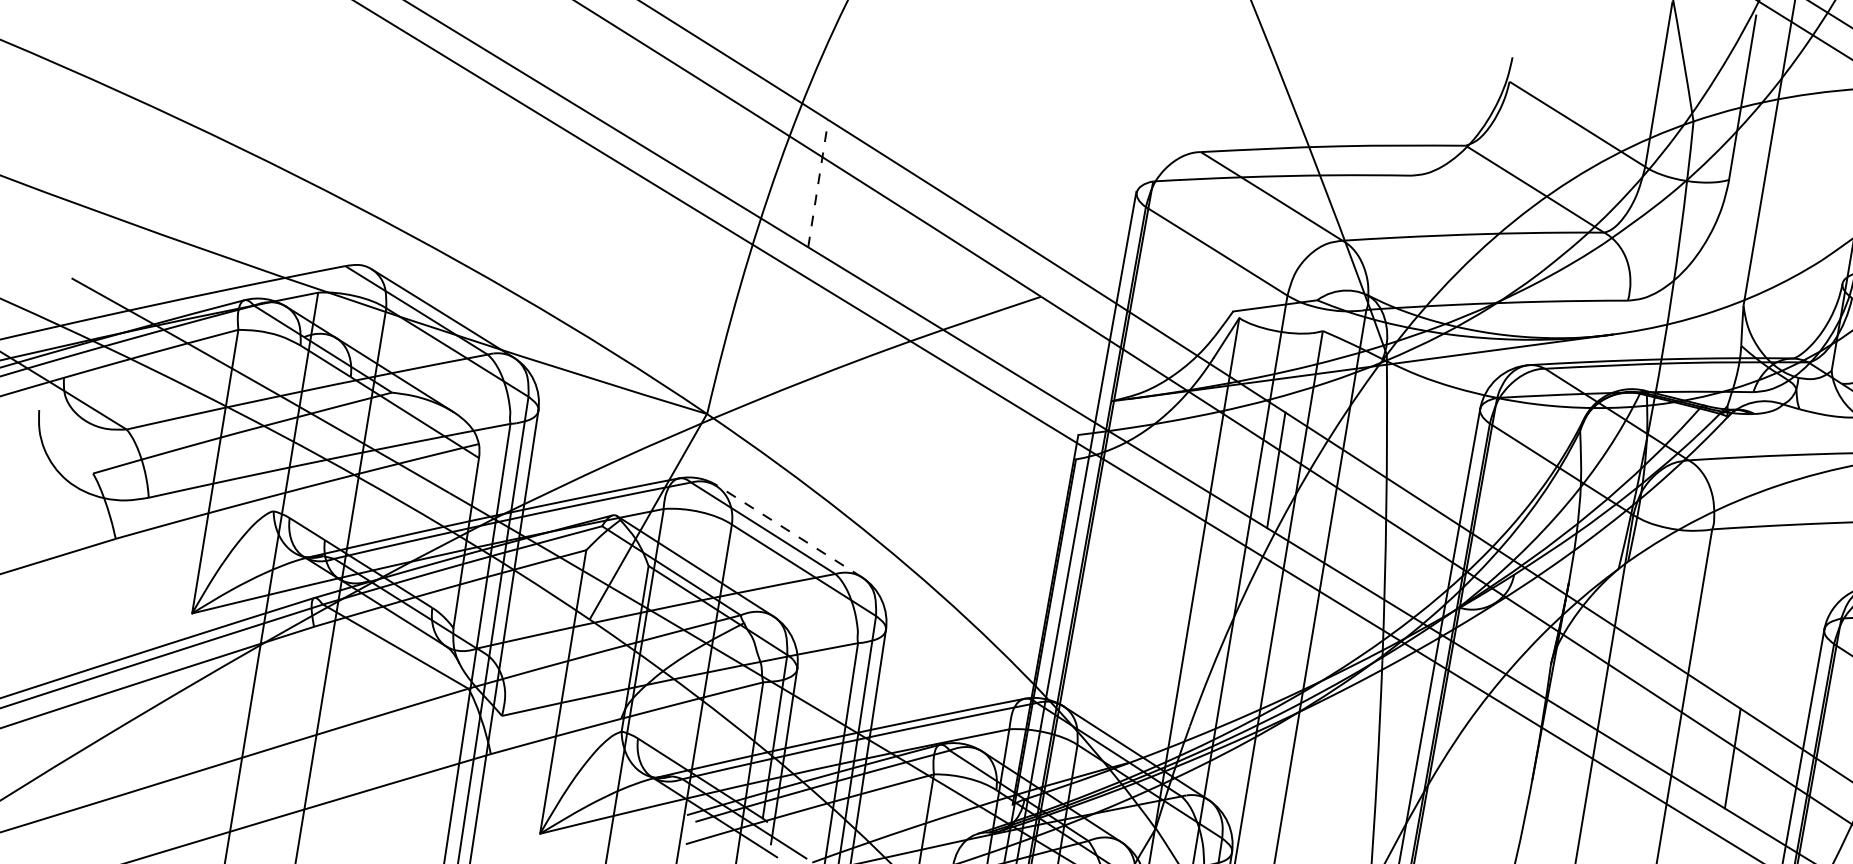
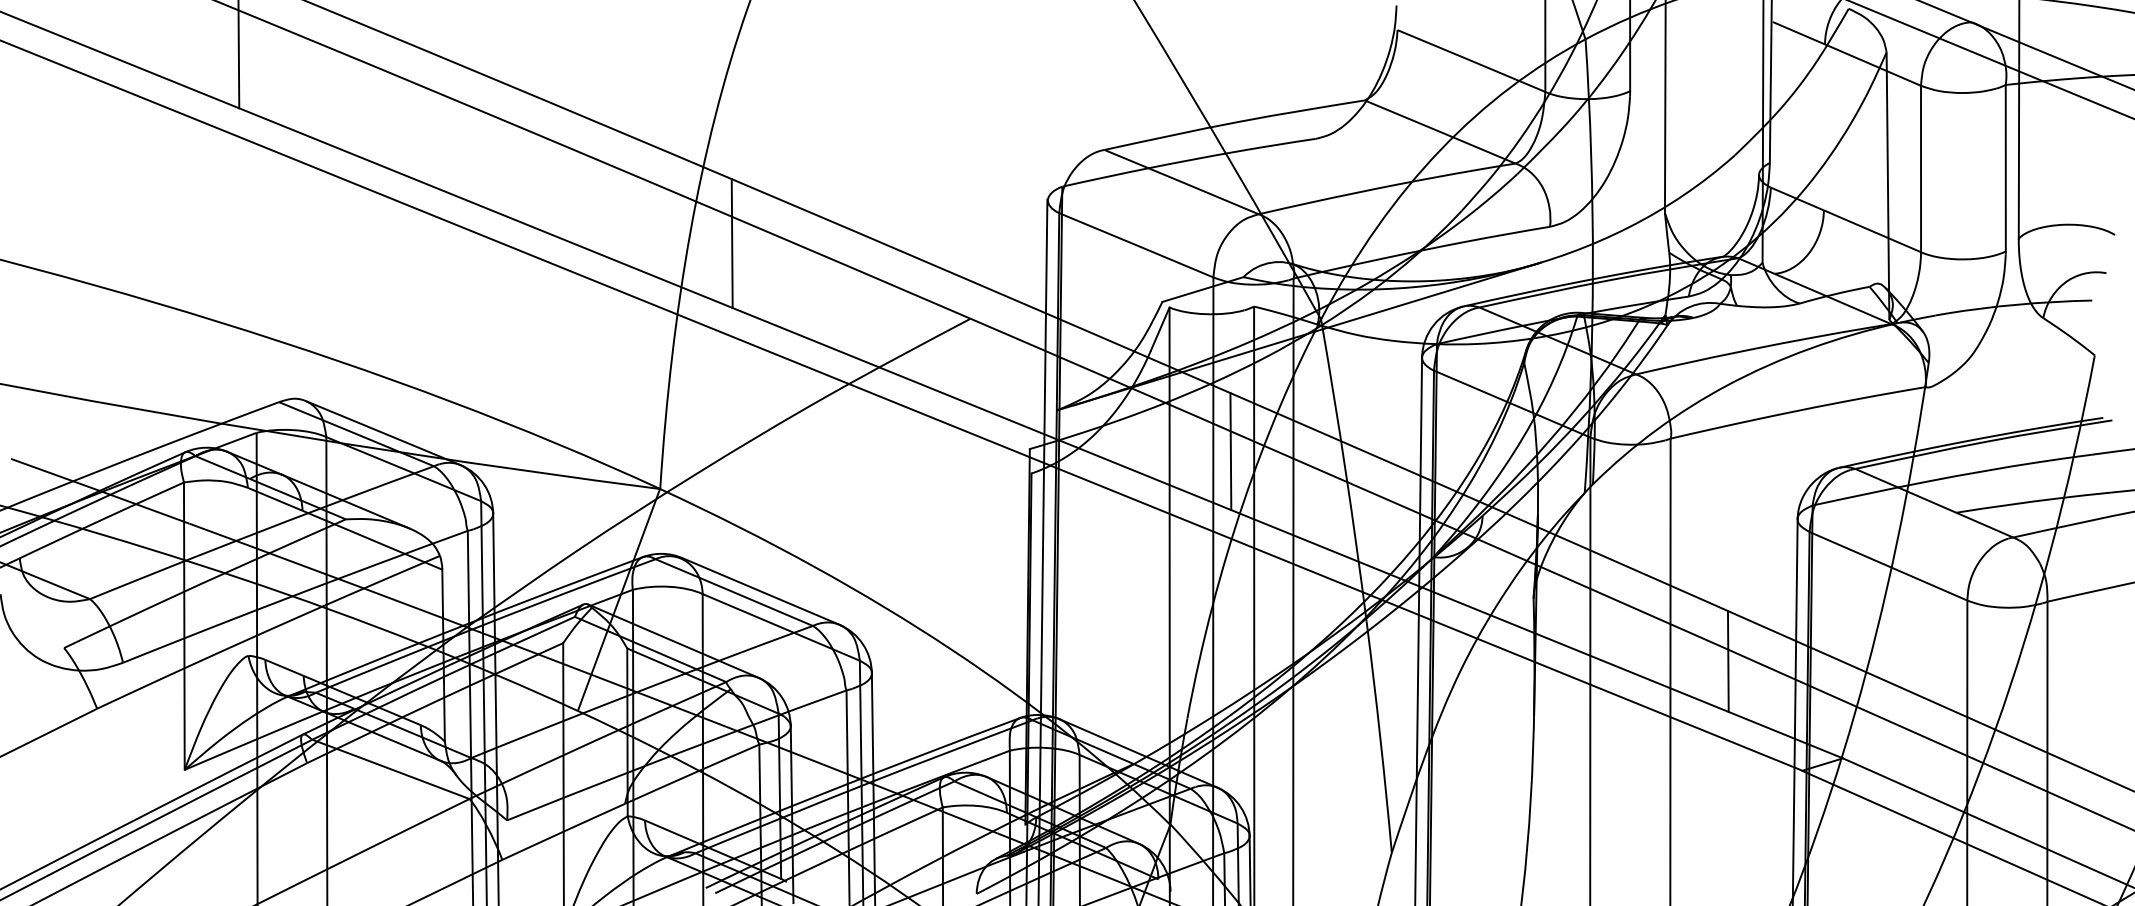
line: (818, 183) -> (732, 243), dashed -> solid
line: (789, 531) -> (760, 591), dashed -> solid

